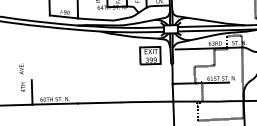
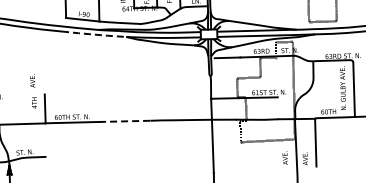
line: (73, 29) -> (94, 34), solid -> dashed
part: (150, 55) -> (184, 65), removed
line: (99, 103) -> (124, 121), solid -> dashed

